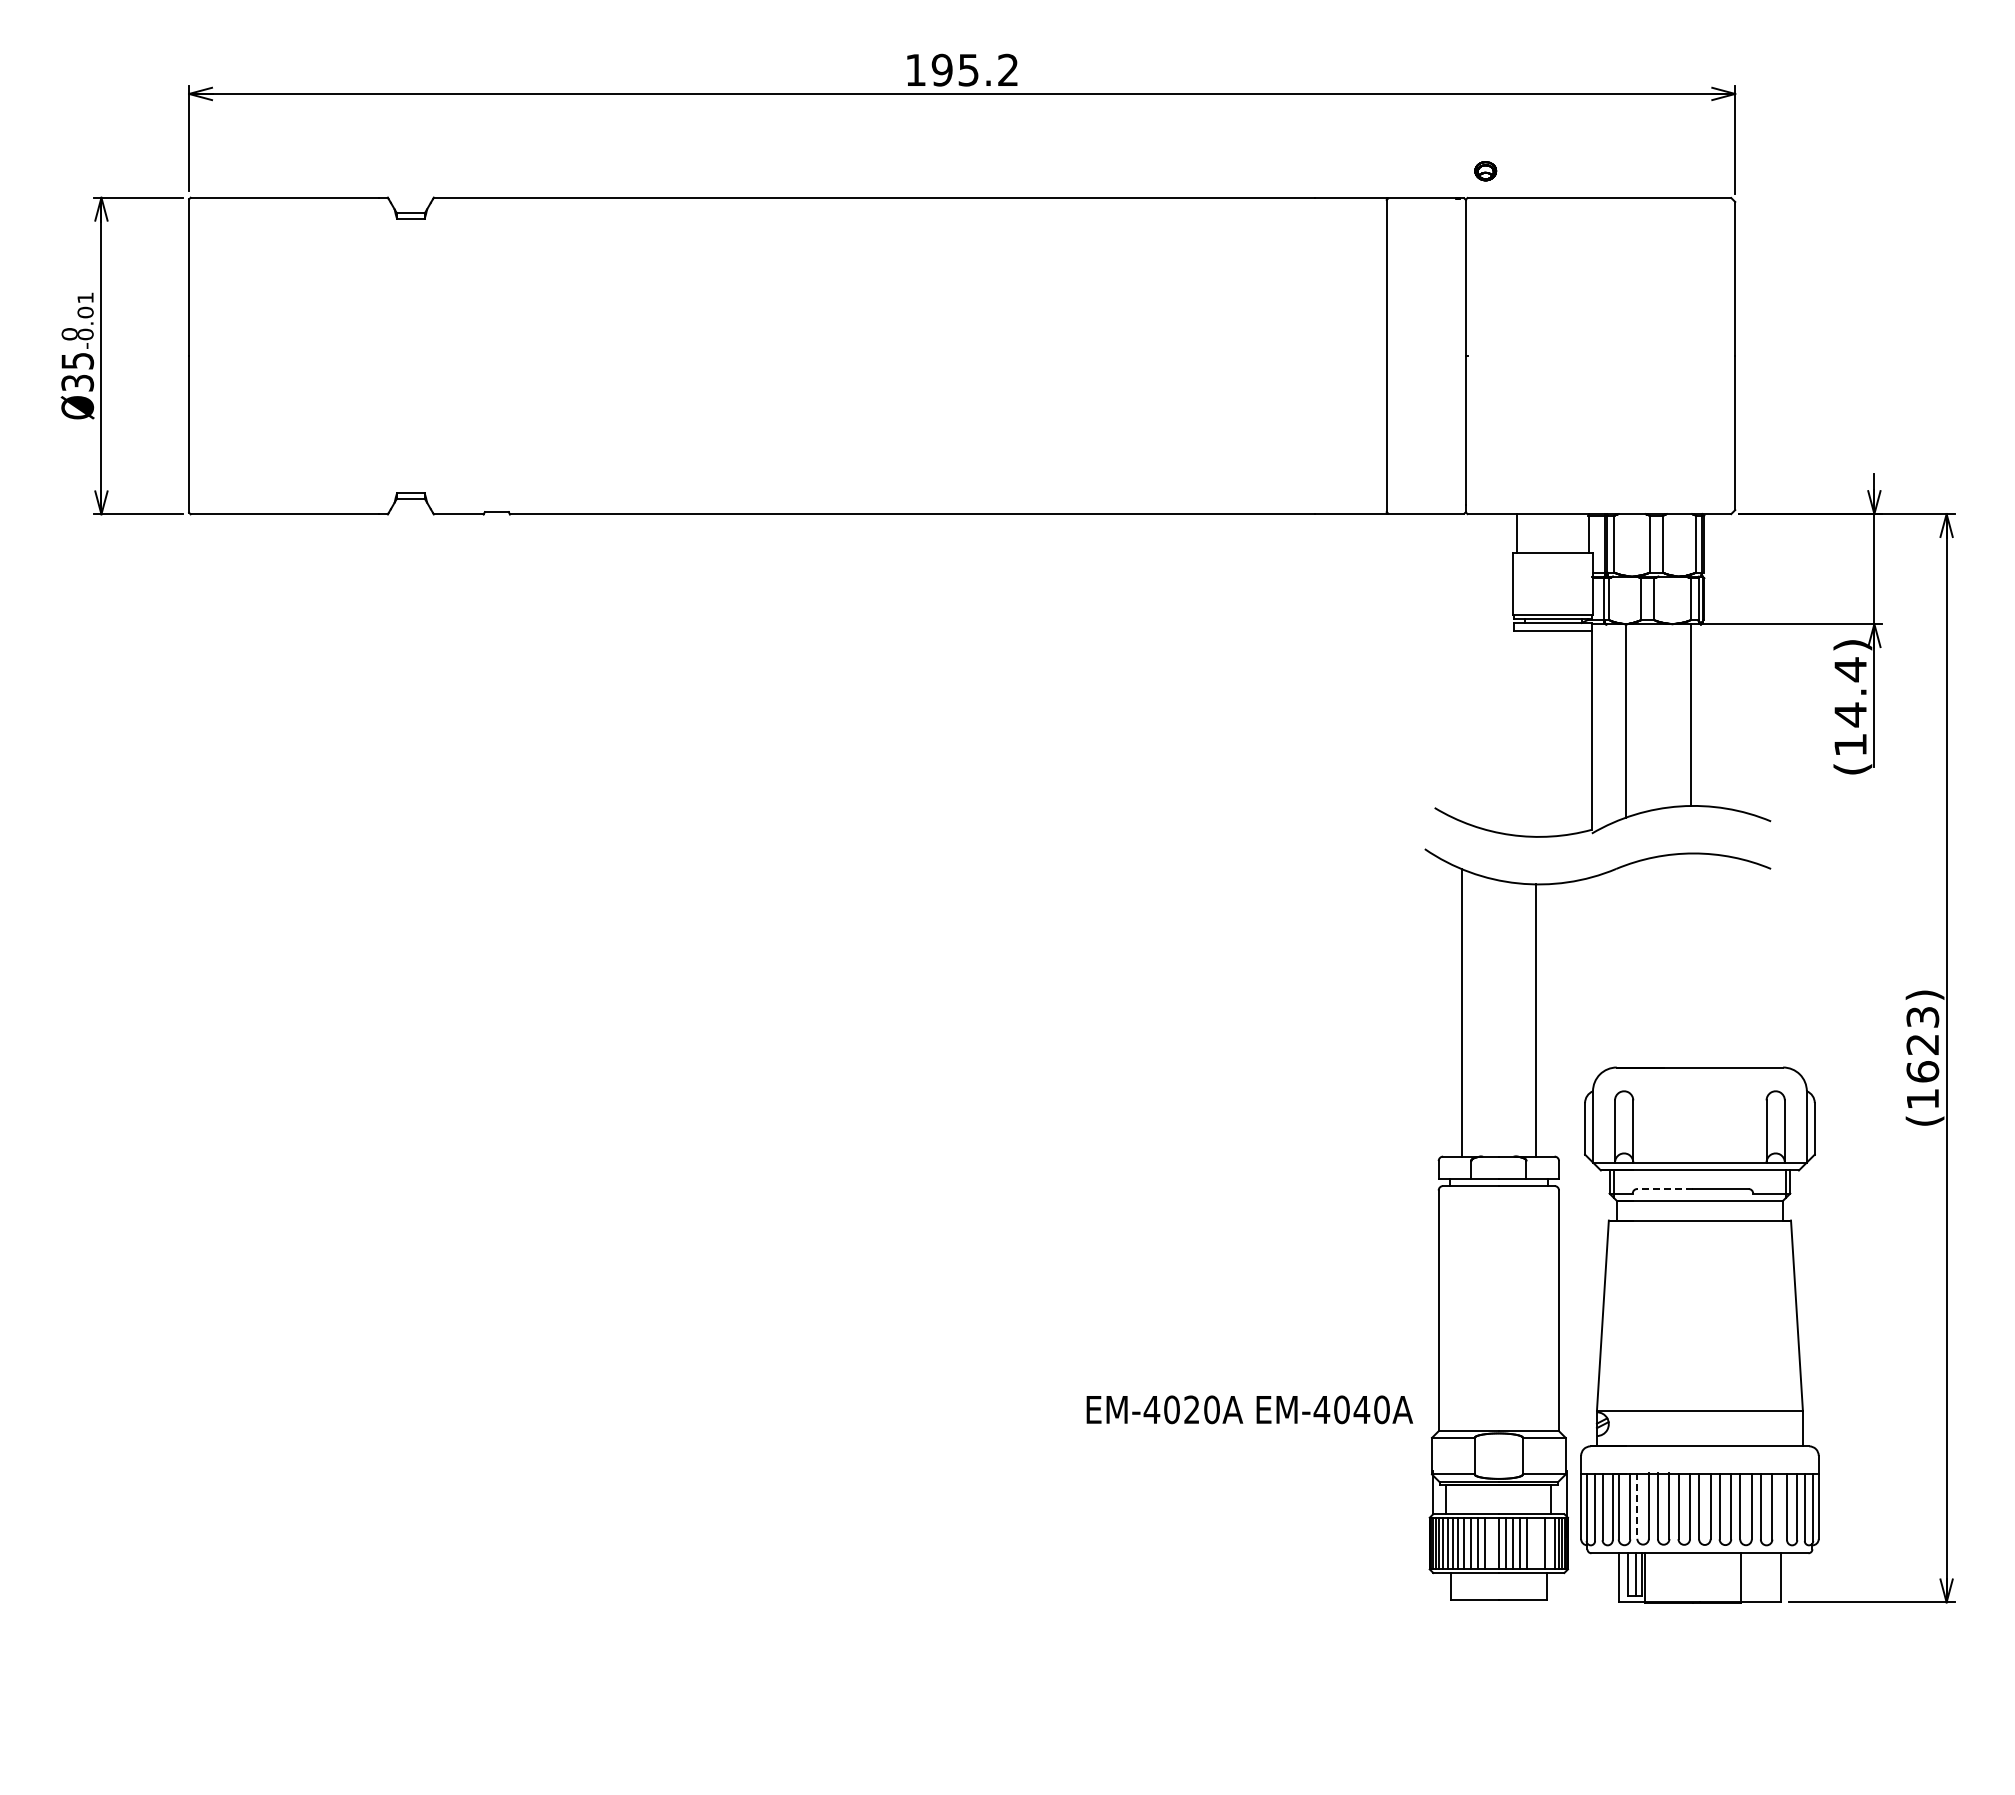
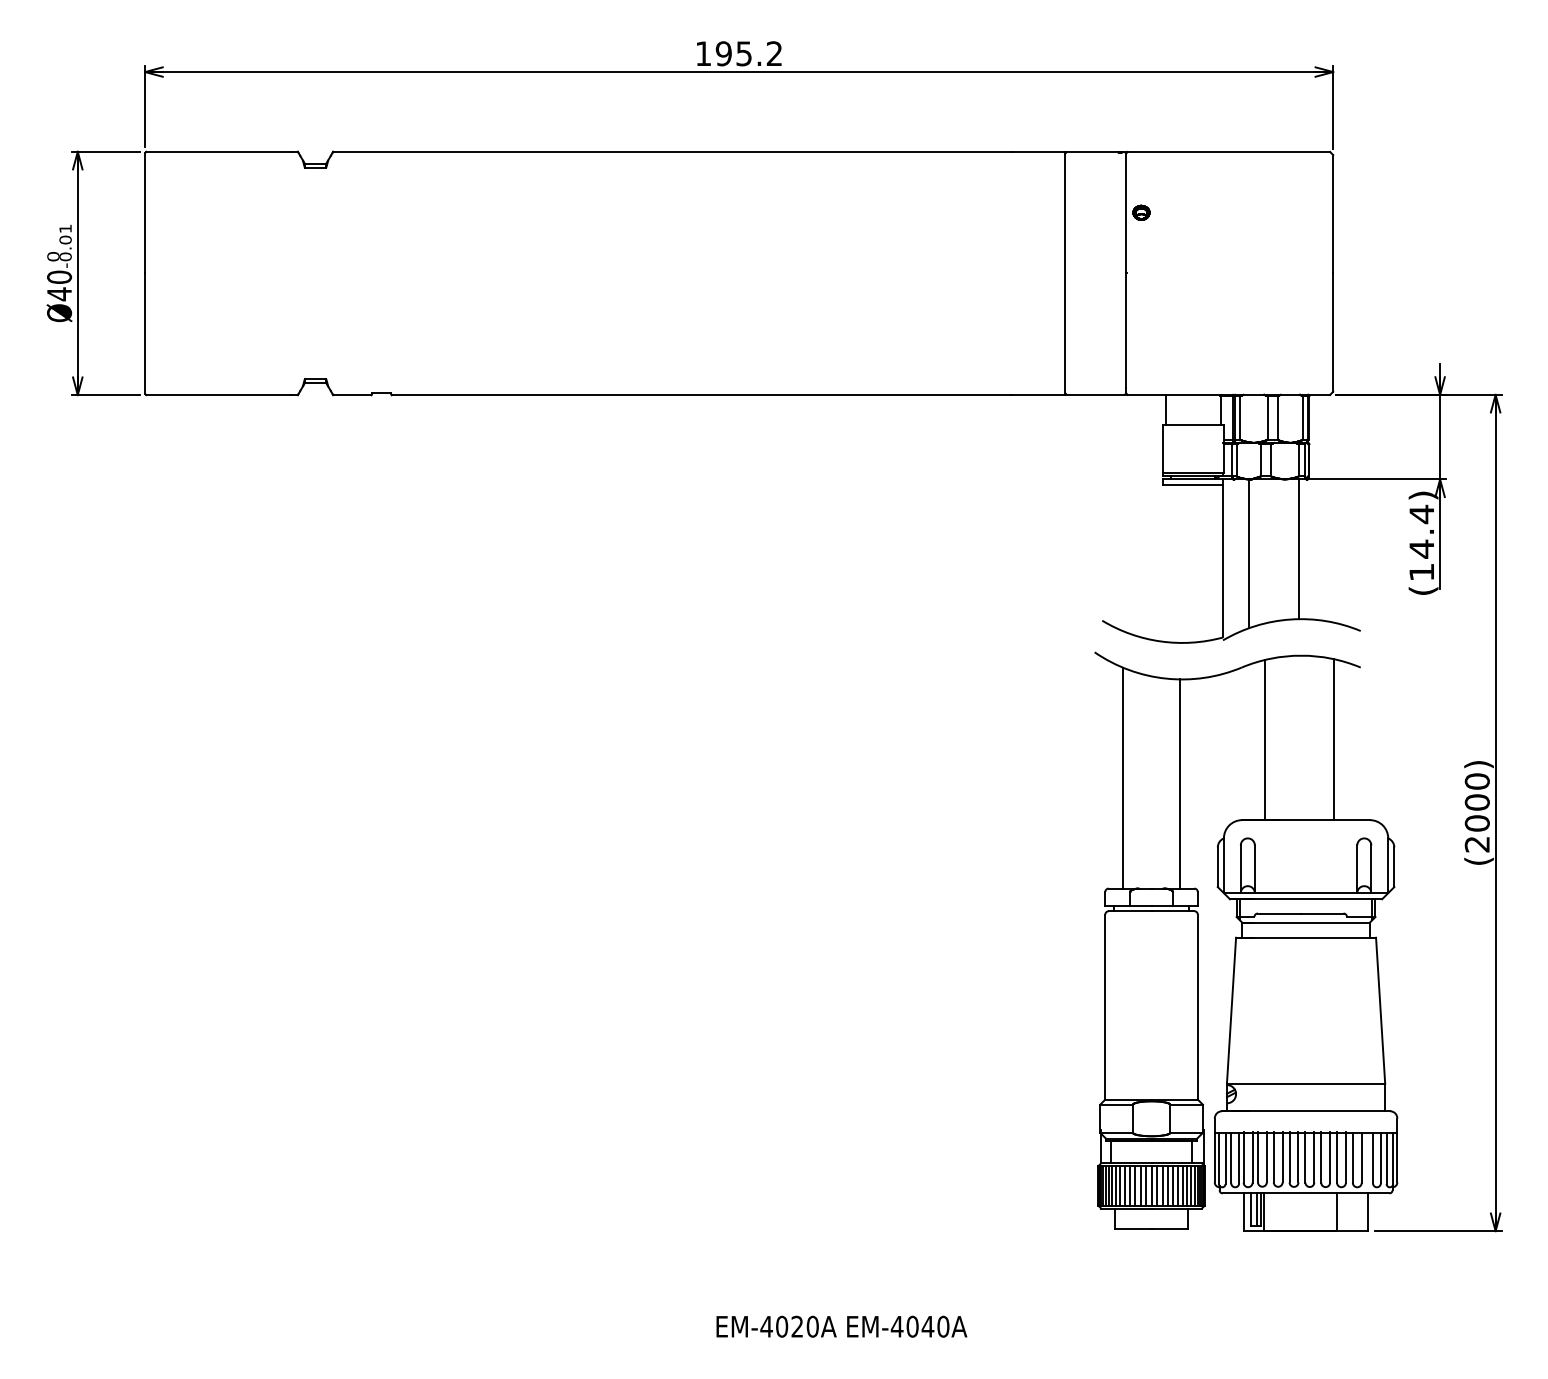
part: (1485, 171) -> (1141, 213), moved
text: (77, 372) -> (59, 286), Ø35 -> Ø40
line: (1736, 962) -> (1334, 739), added
line: (1645, 963) -> (1264, 740), added
text: (1922, 1057) -> (1477, 812), (1623) -> (2000)
line: (1665, 1189) -> (1279, 913), dashed -> solid
text: (1249, 1409) -> (841, 1326), moved
line: (1637, 1506) -> (1258, 1157), dashed -> solid
line: (1491, 1543) -> (1145, 1185), added
line: (1533, 1543) -> (1178, 1185), added
line: (1539, 1543) -> (1182, 1185), added
line: (1550, 1543) -> (1191, 1185), added

